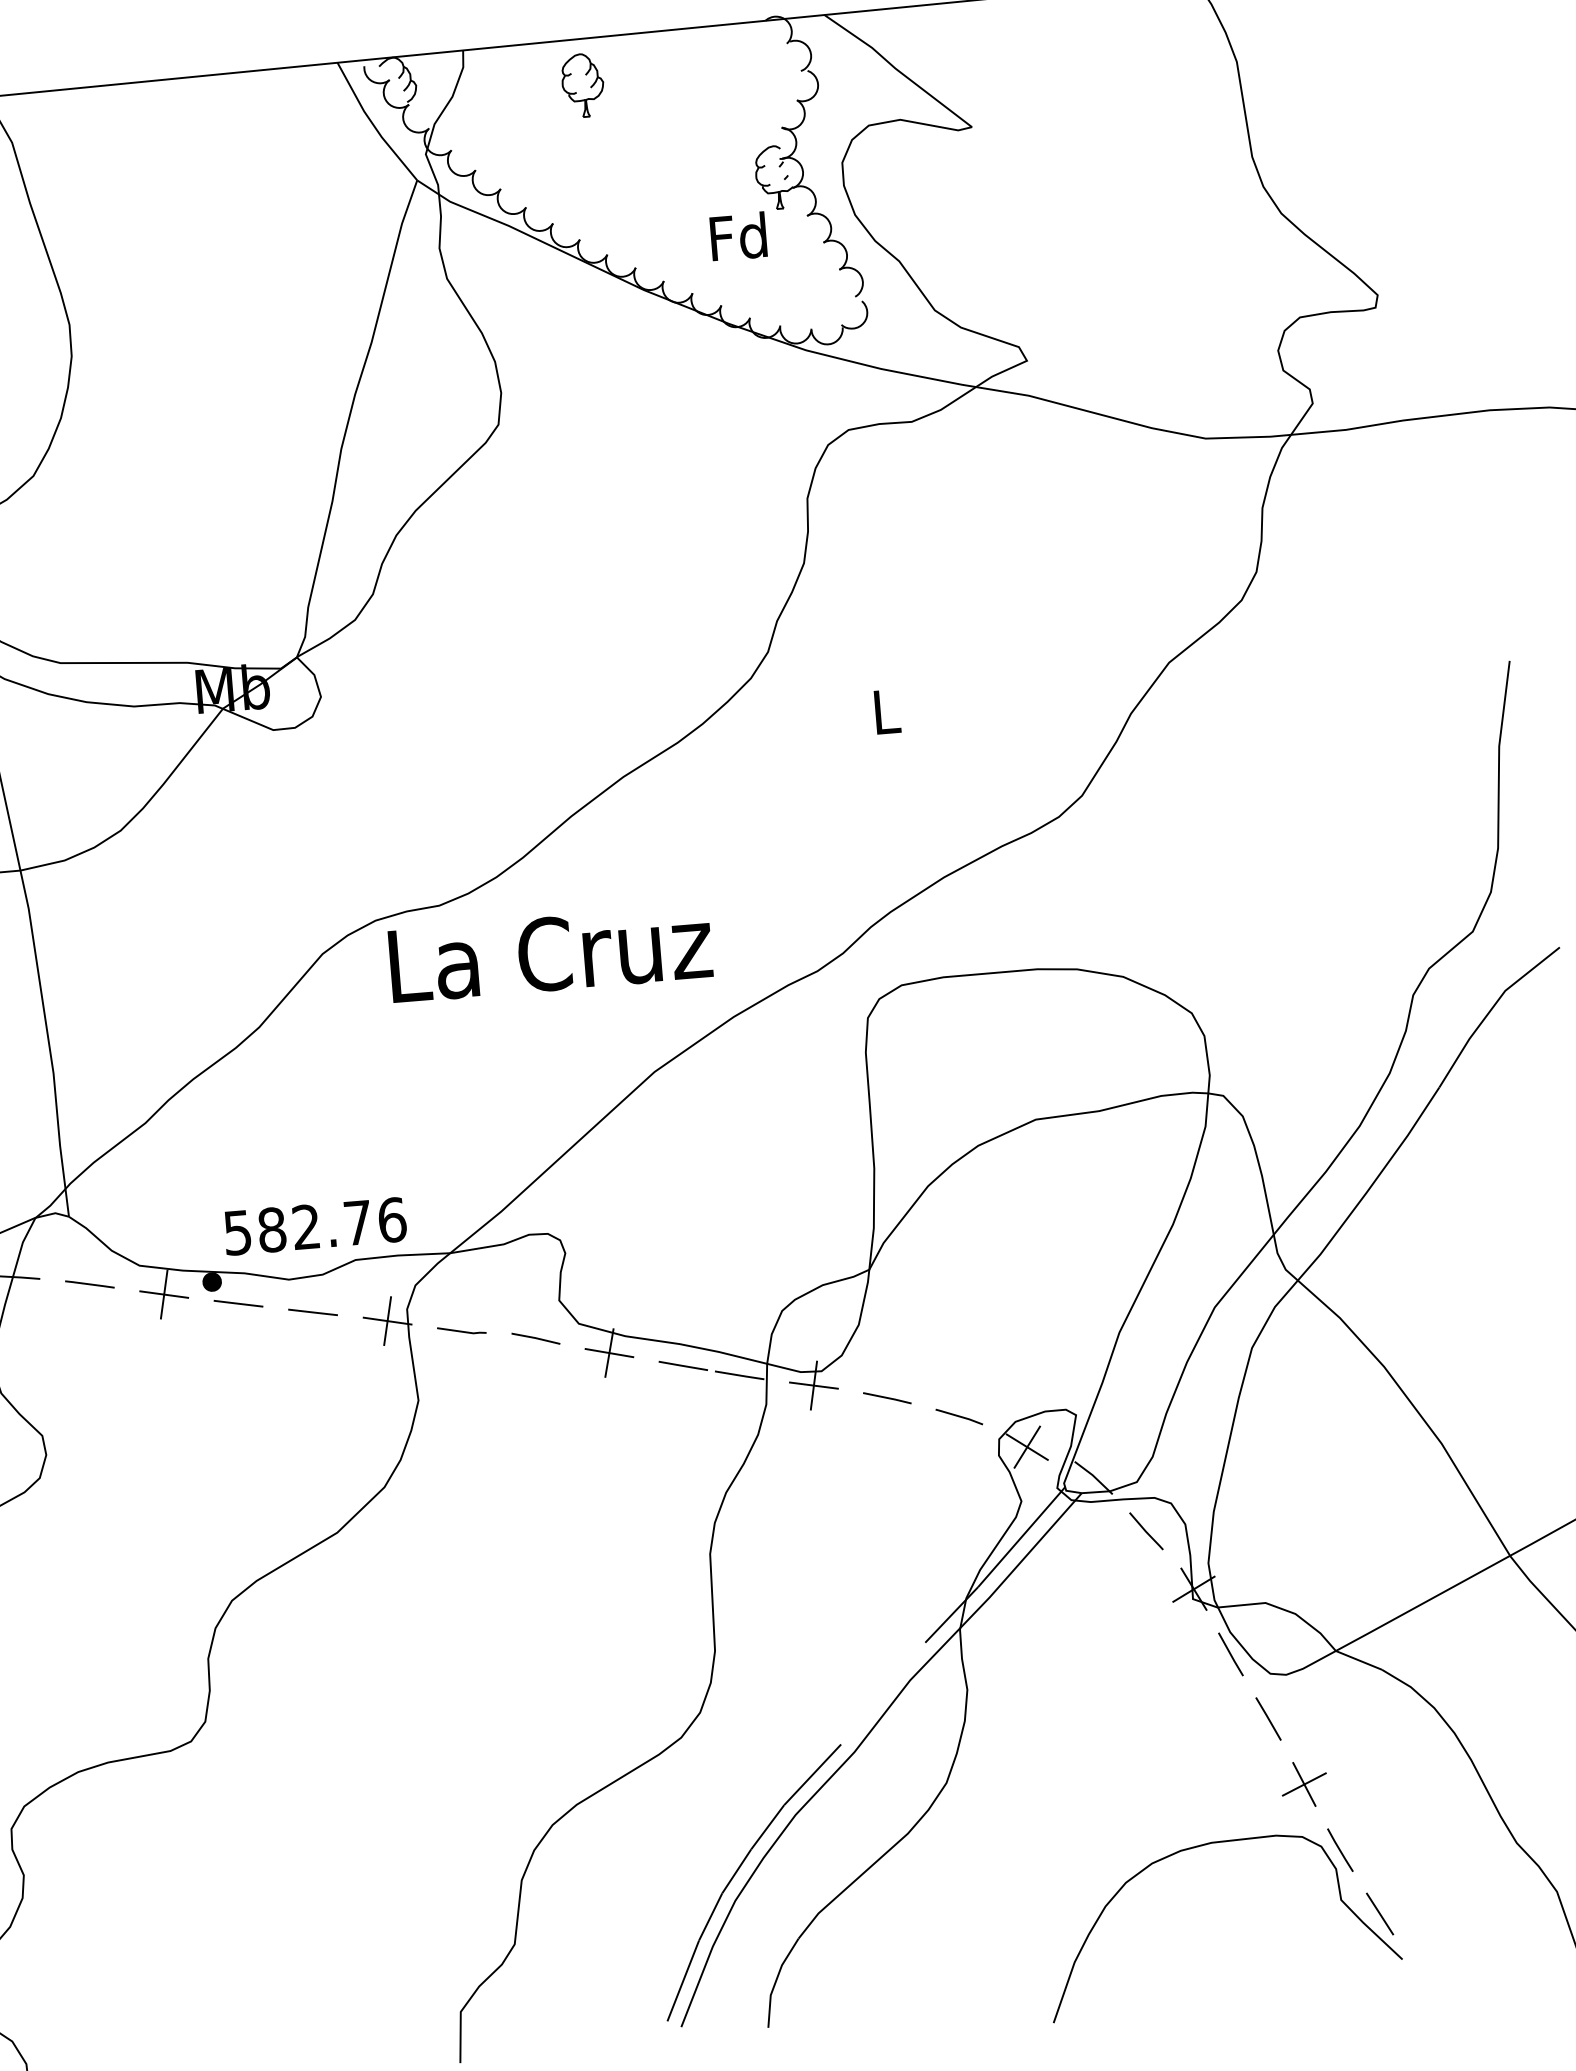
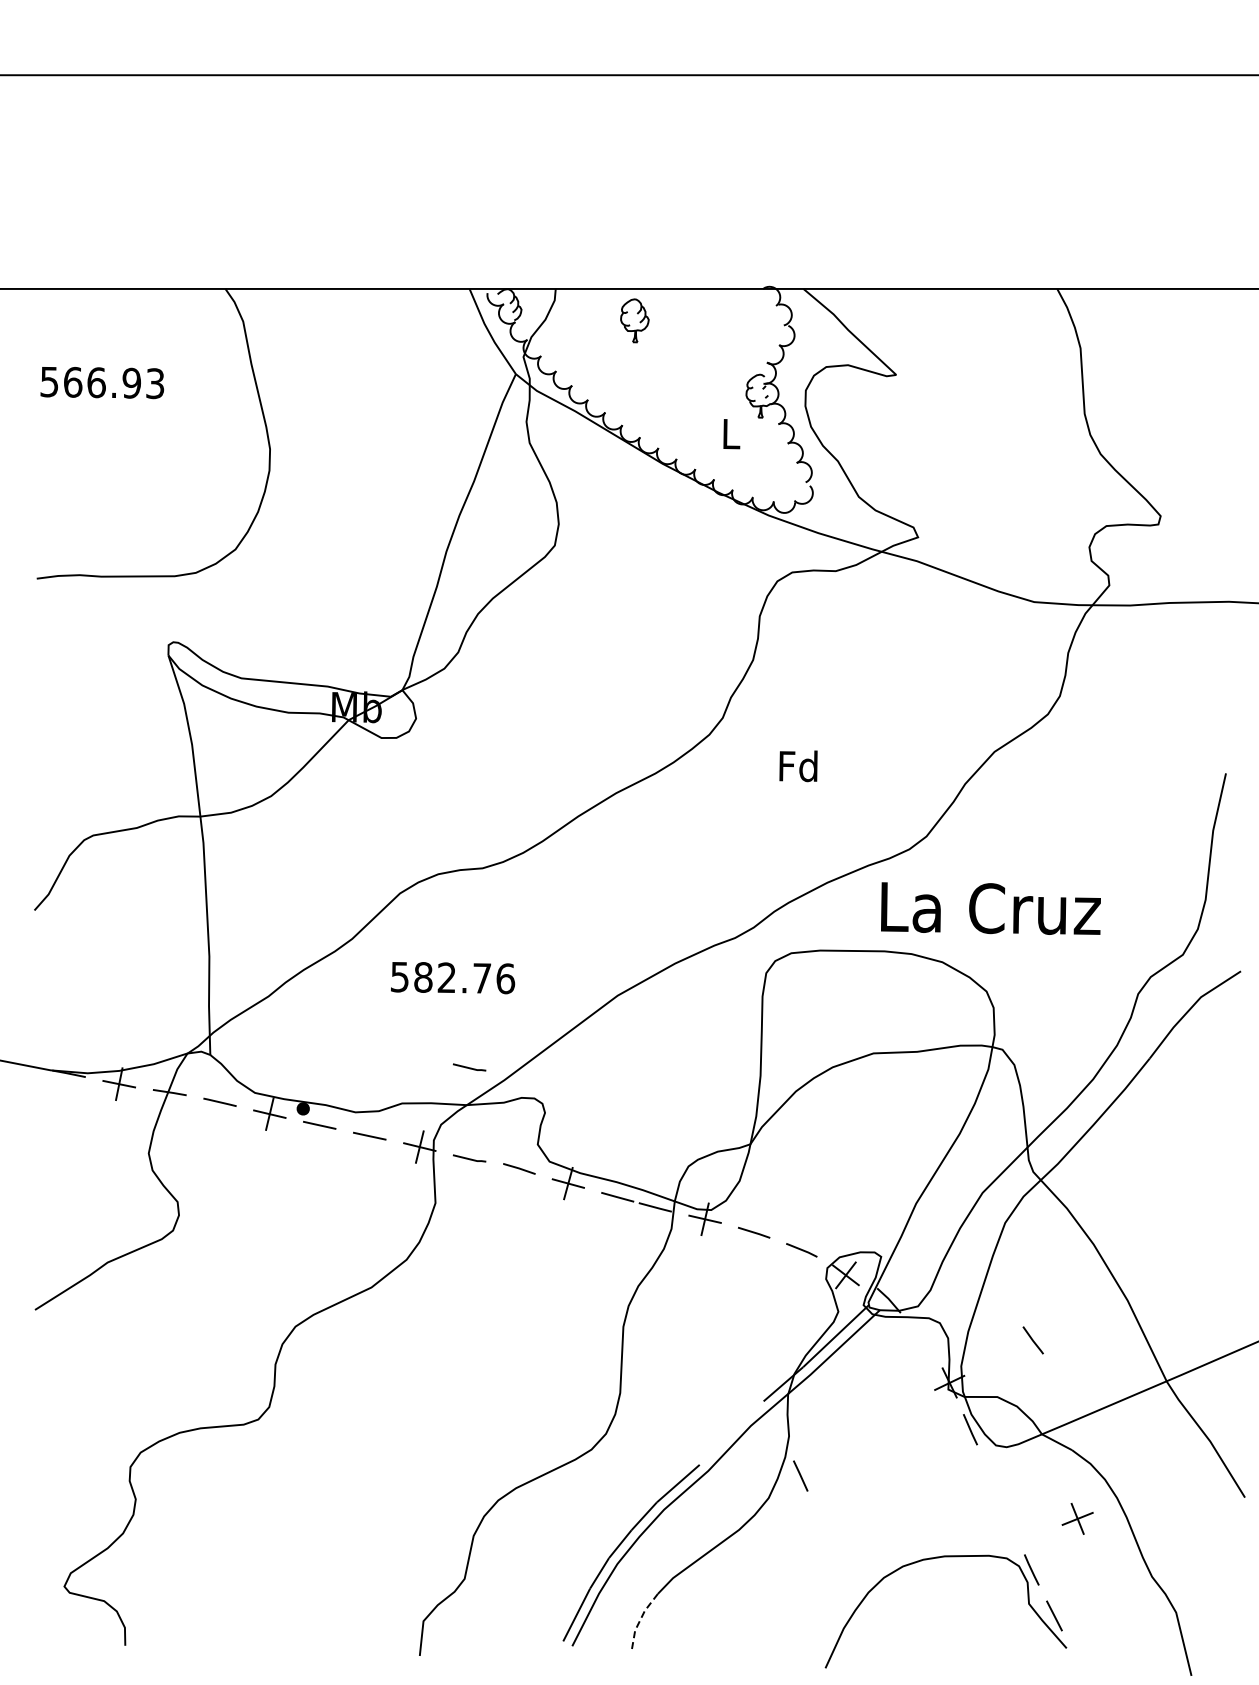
text: (738, 236) -> (730, 433), Fd -> L
text: (885, 712) -> (798, 766), L -> Fd
text: (549, 953) -> (990, 908), moved
line: (448, 1197) -> (469, 1067), added
text: (316, 1227) -> (453, 978), moved
line: (1145, 1531) -> (1032, 1340), moved
line: (1268, 1718) -> (800, 1475), moved
part: (1304, 1783) -> (1077, 1518), moved
line: (775, 1981) -> (639, 1621), solid -> dashed

